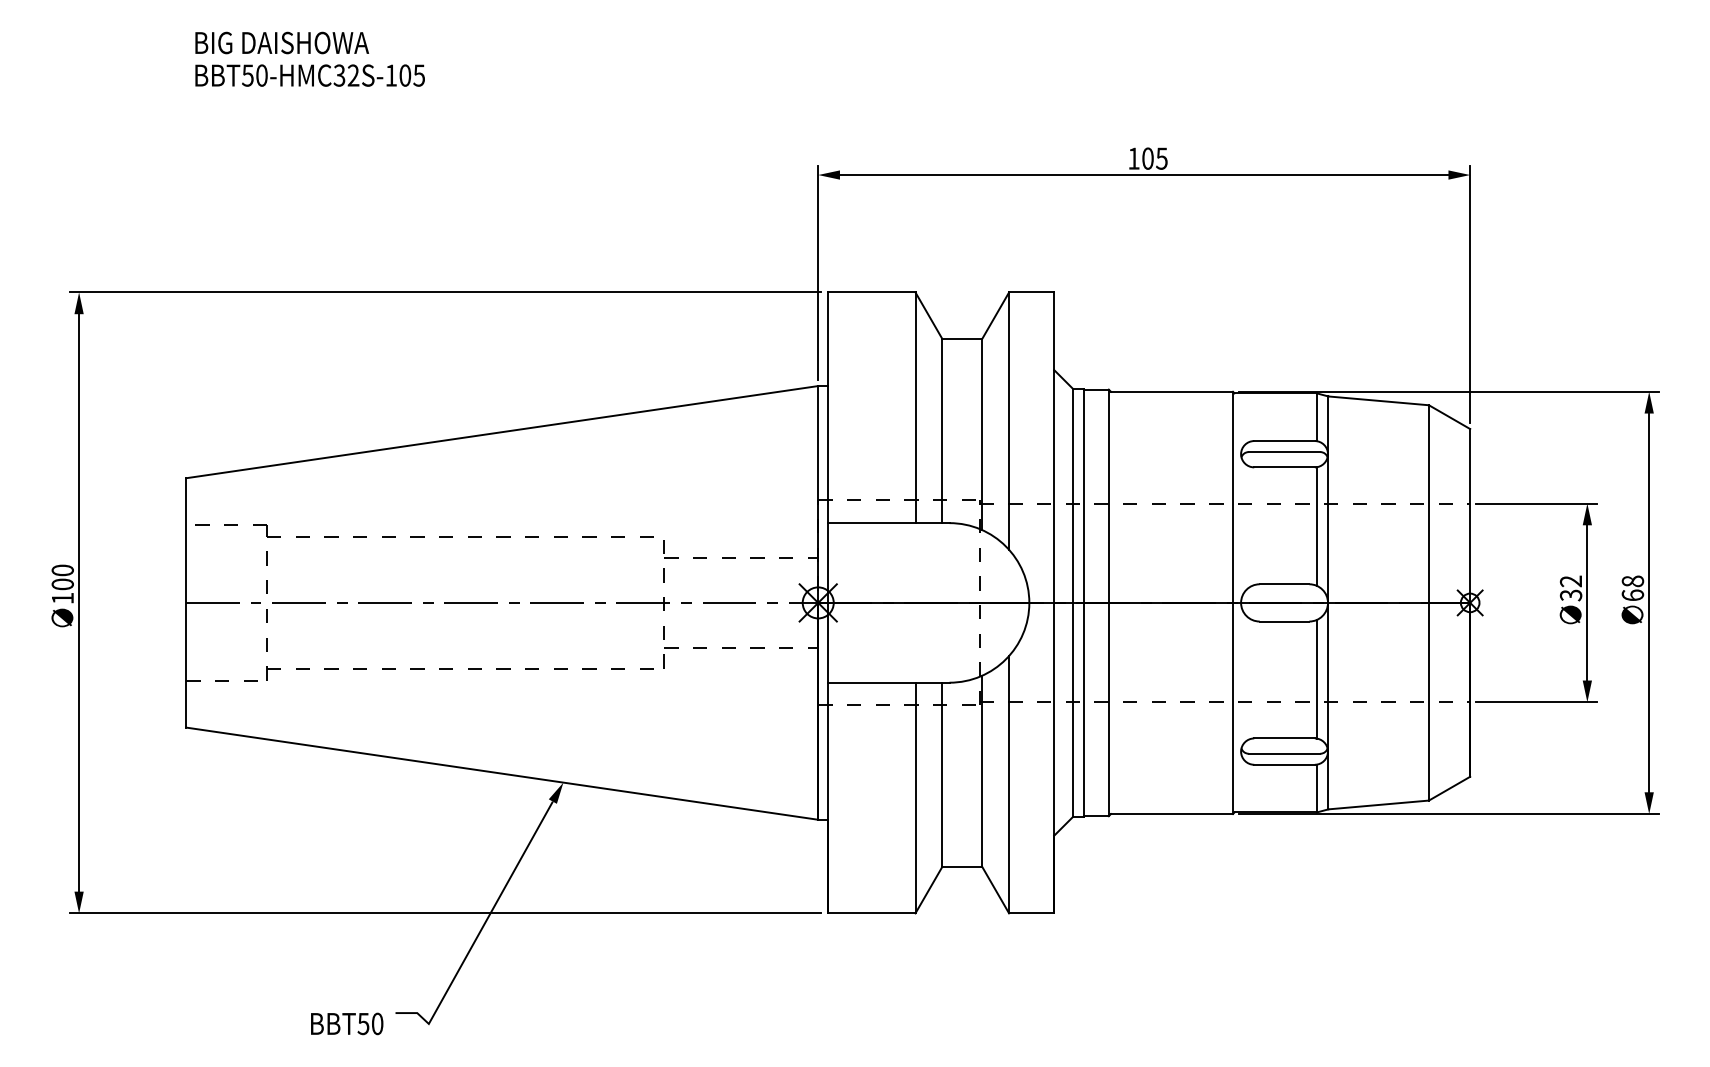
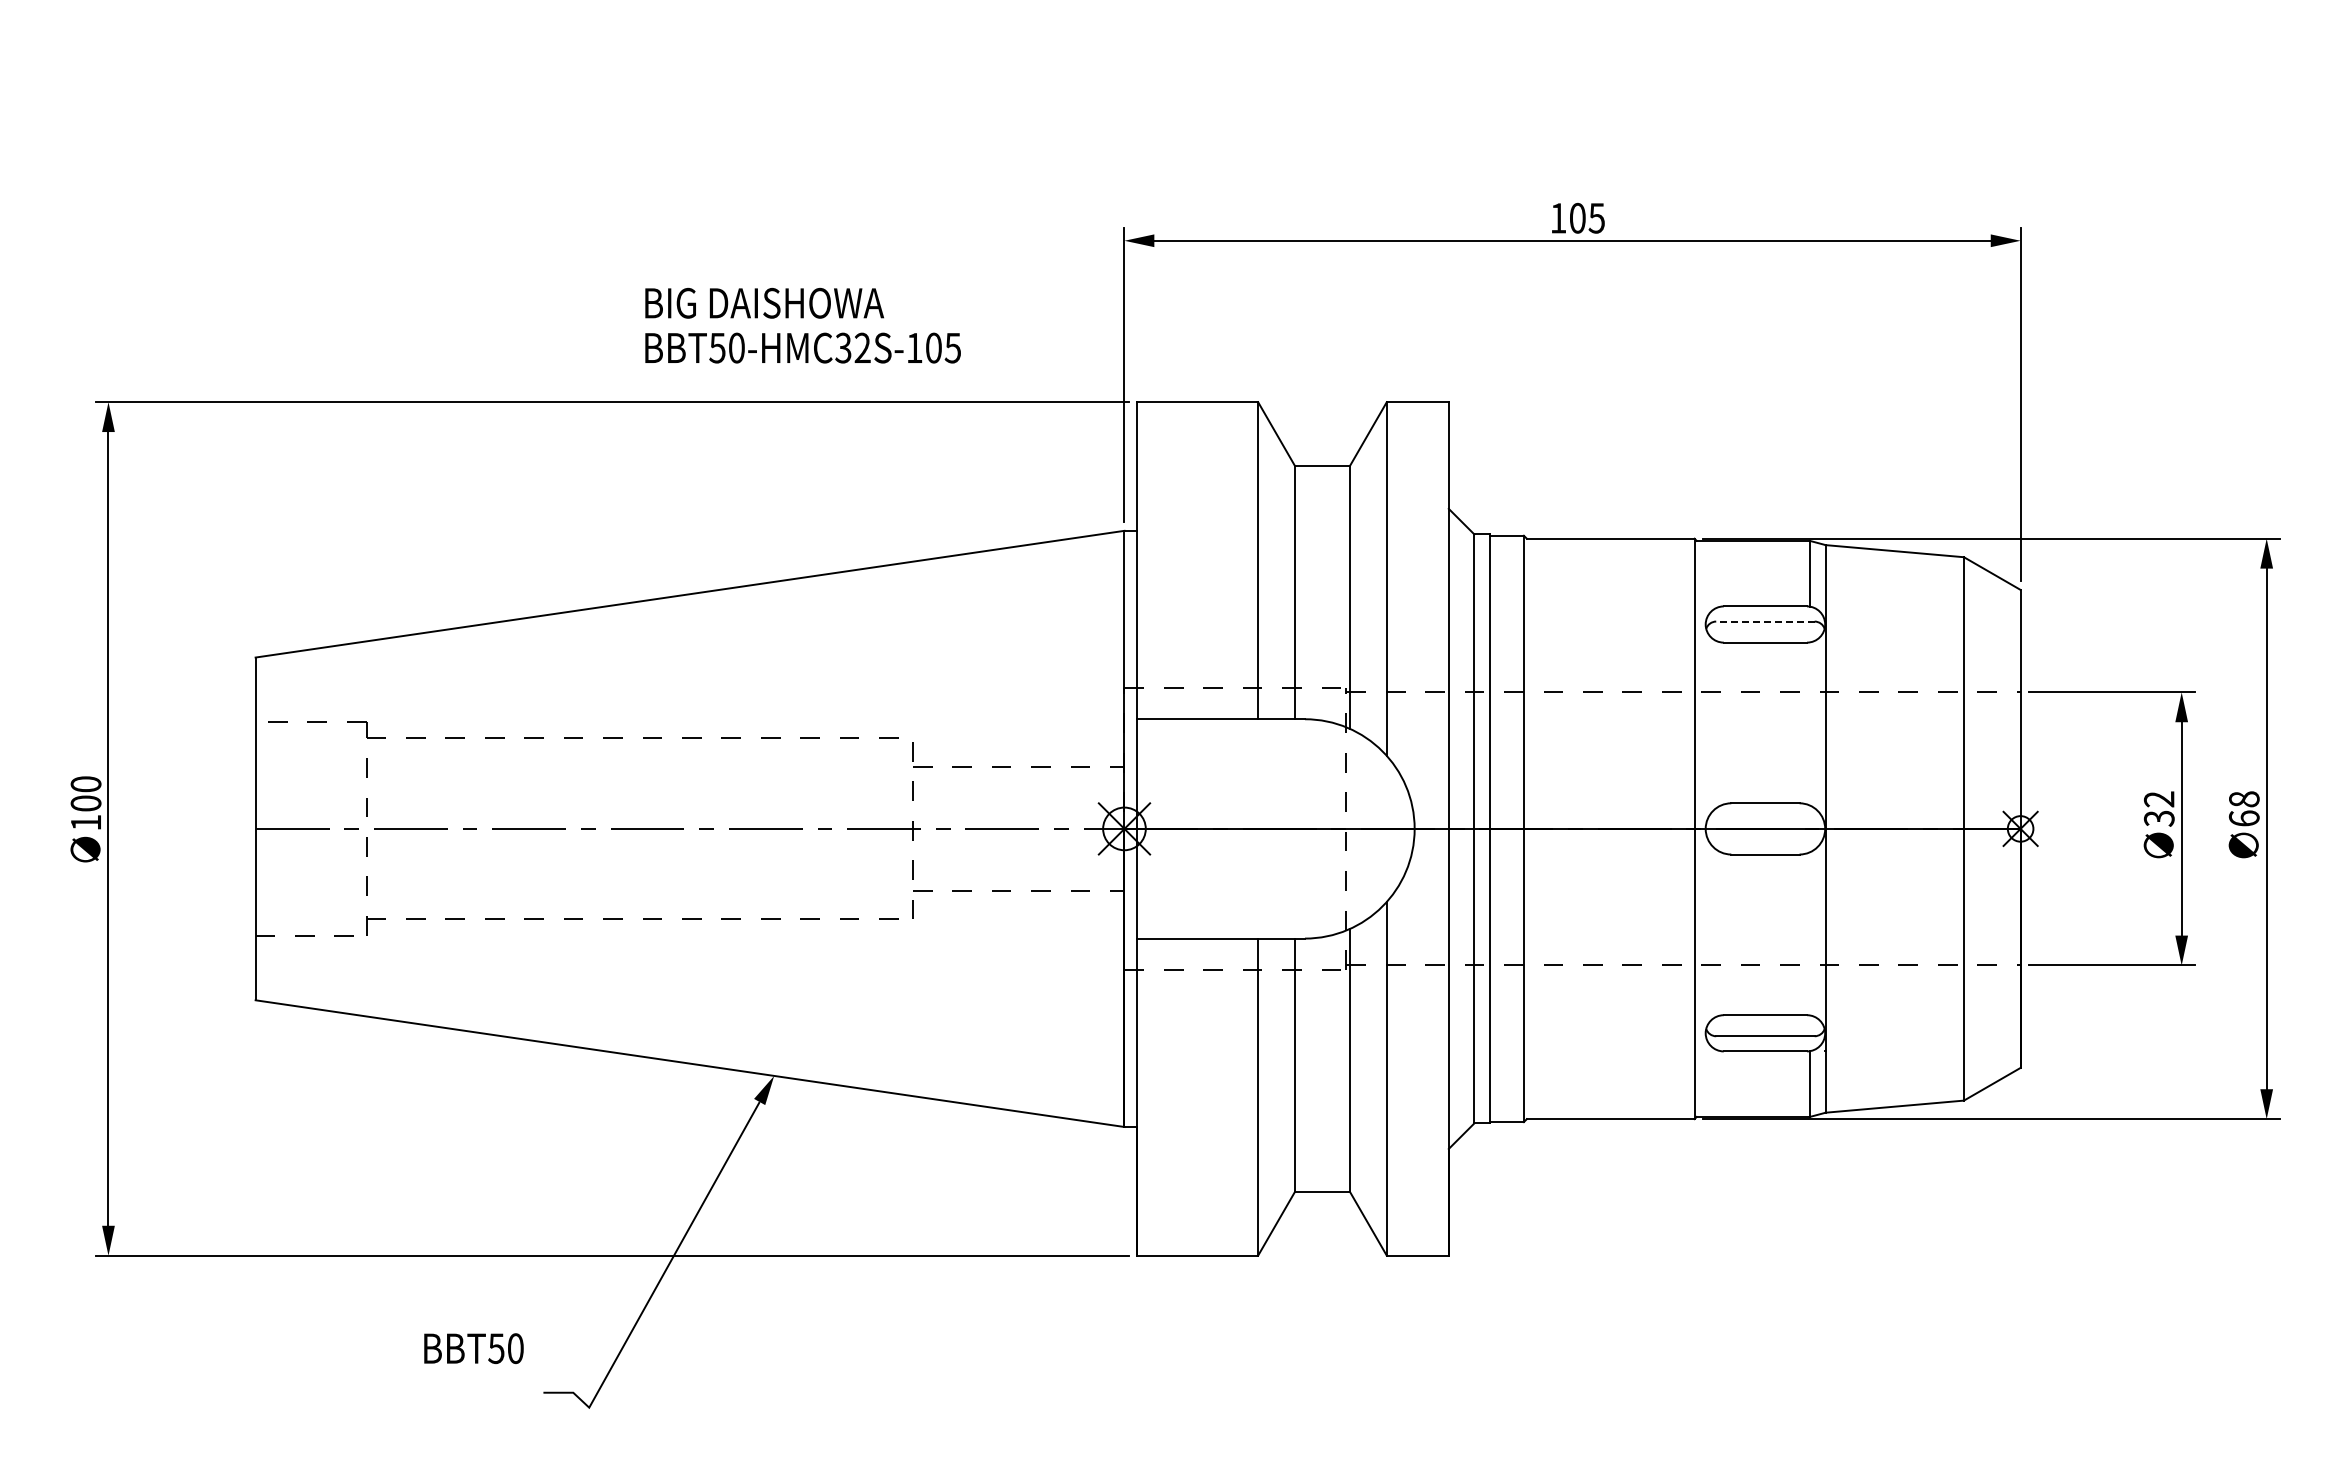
text: (309, 59) -> (802, 325), moved
line: (1283, 452) -> (1764, 621), solid -> dashed
line: (1316, 526) -> (1809, 723), removed
line: (1316, 679) -> (1809, 933), removed
text: (346, 1023) -> (473, 1348), moved

